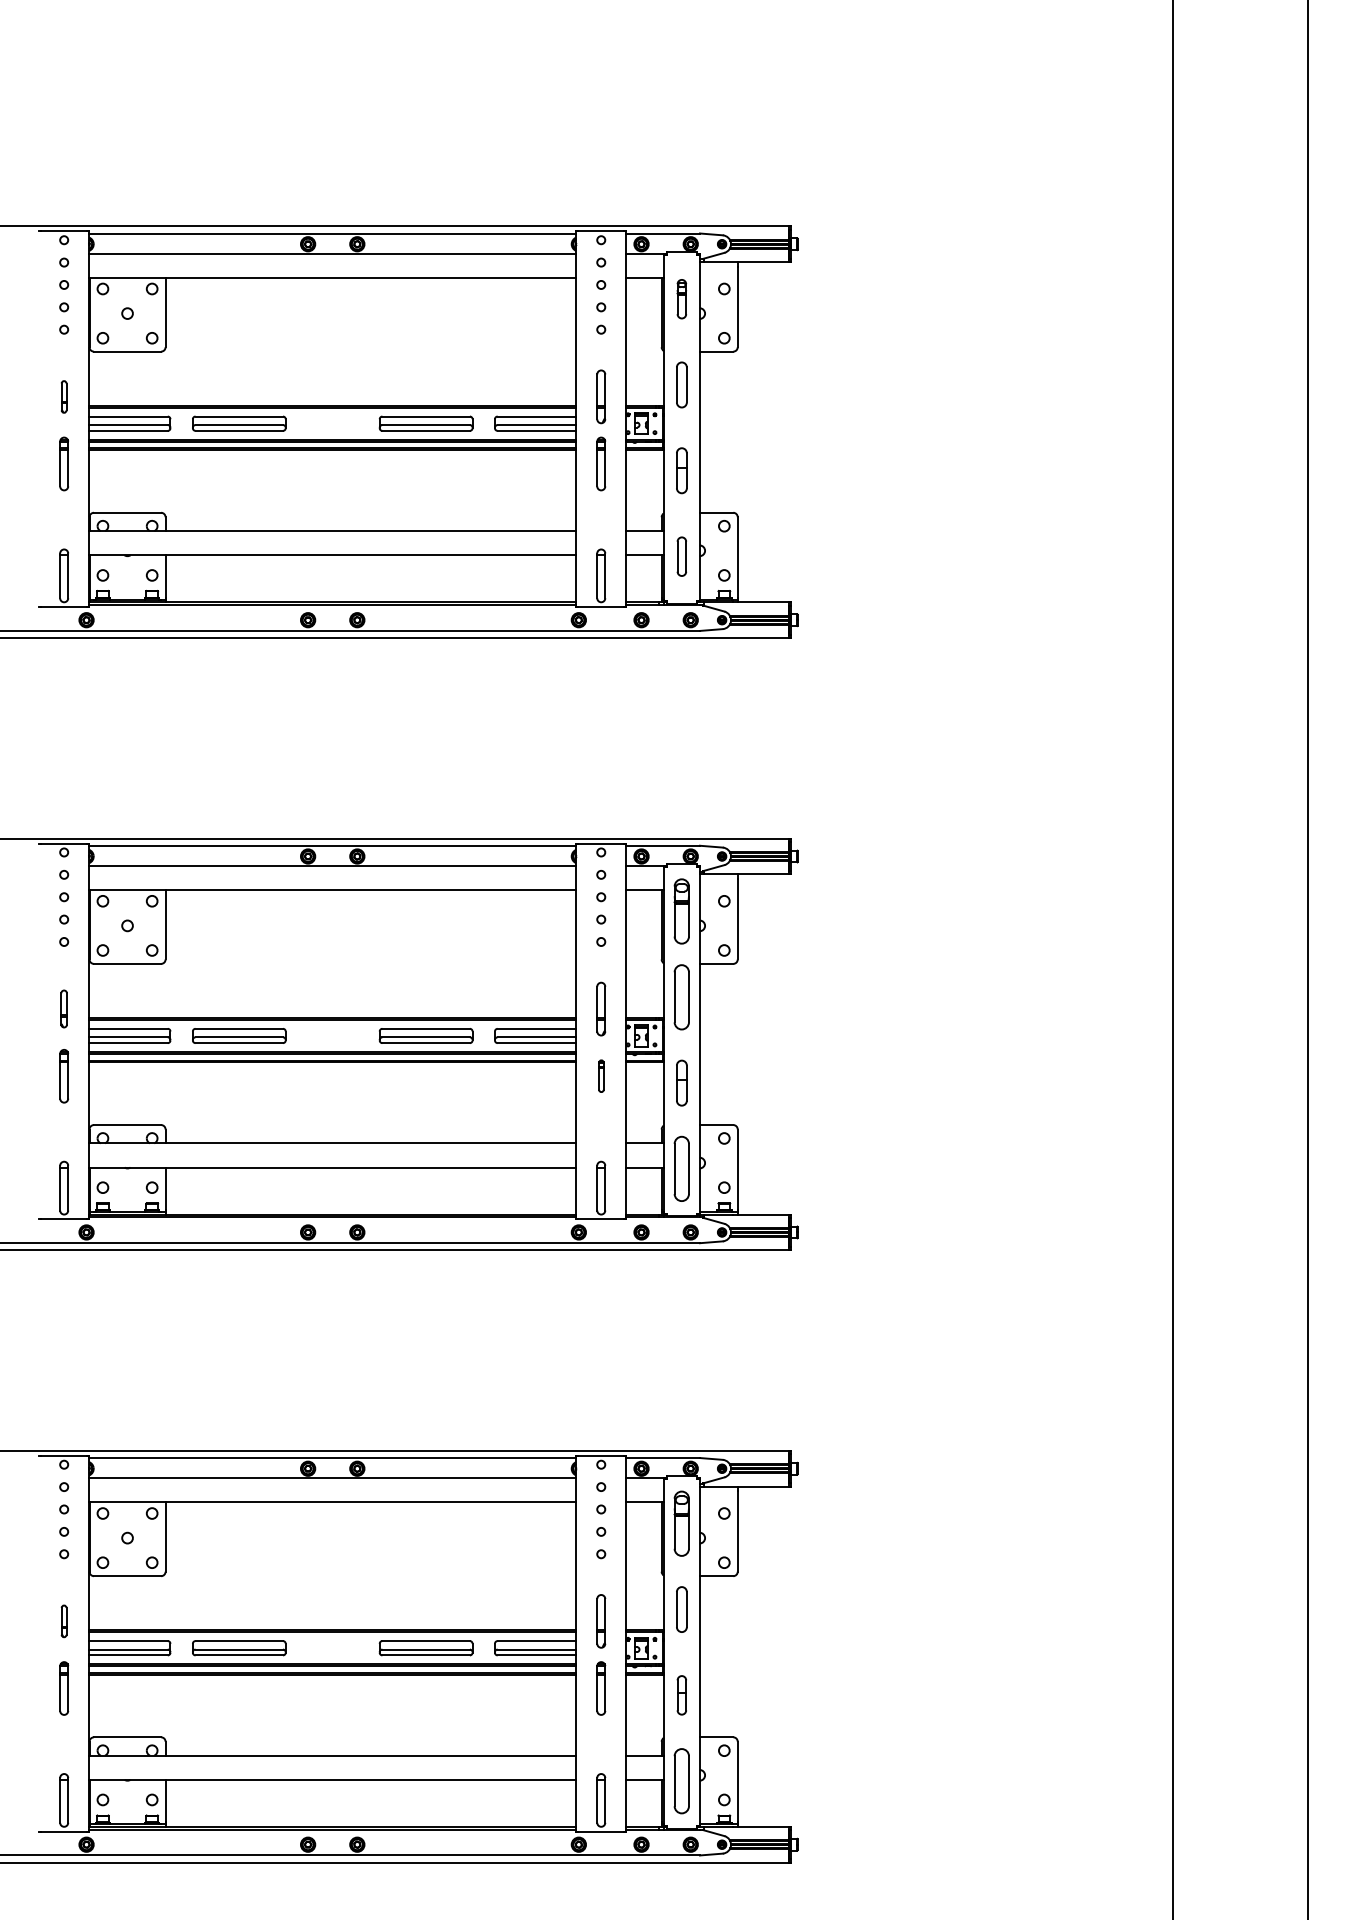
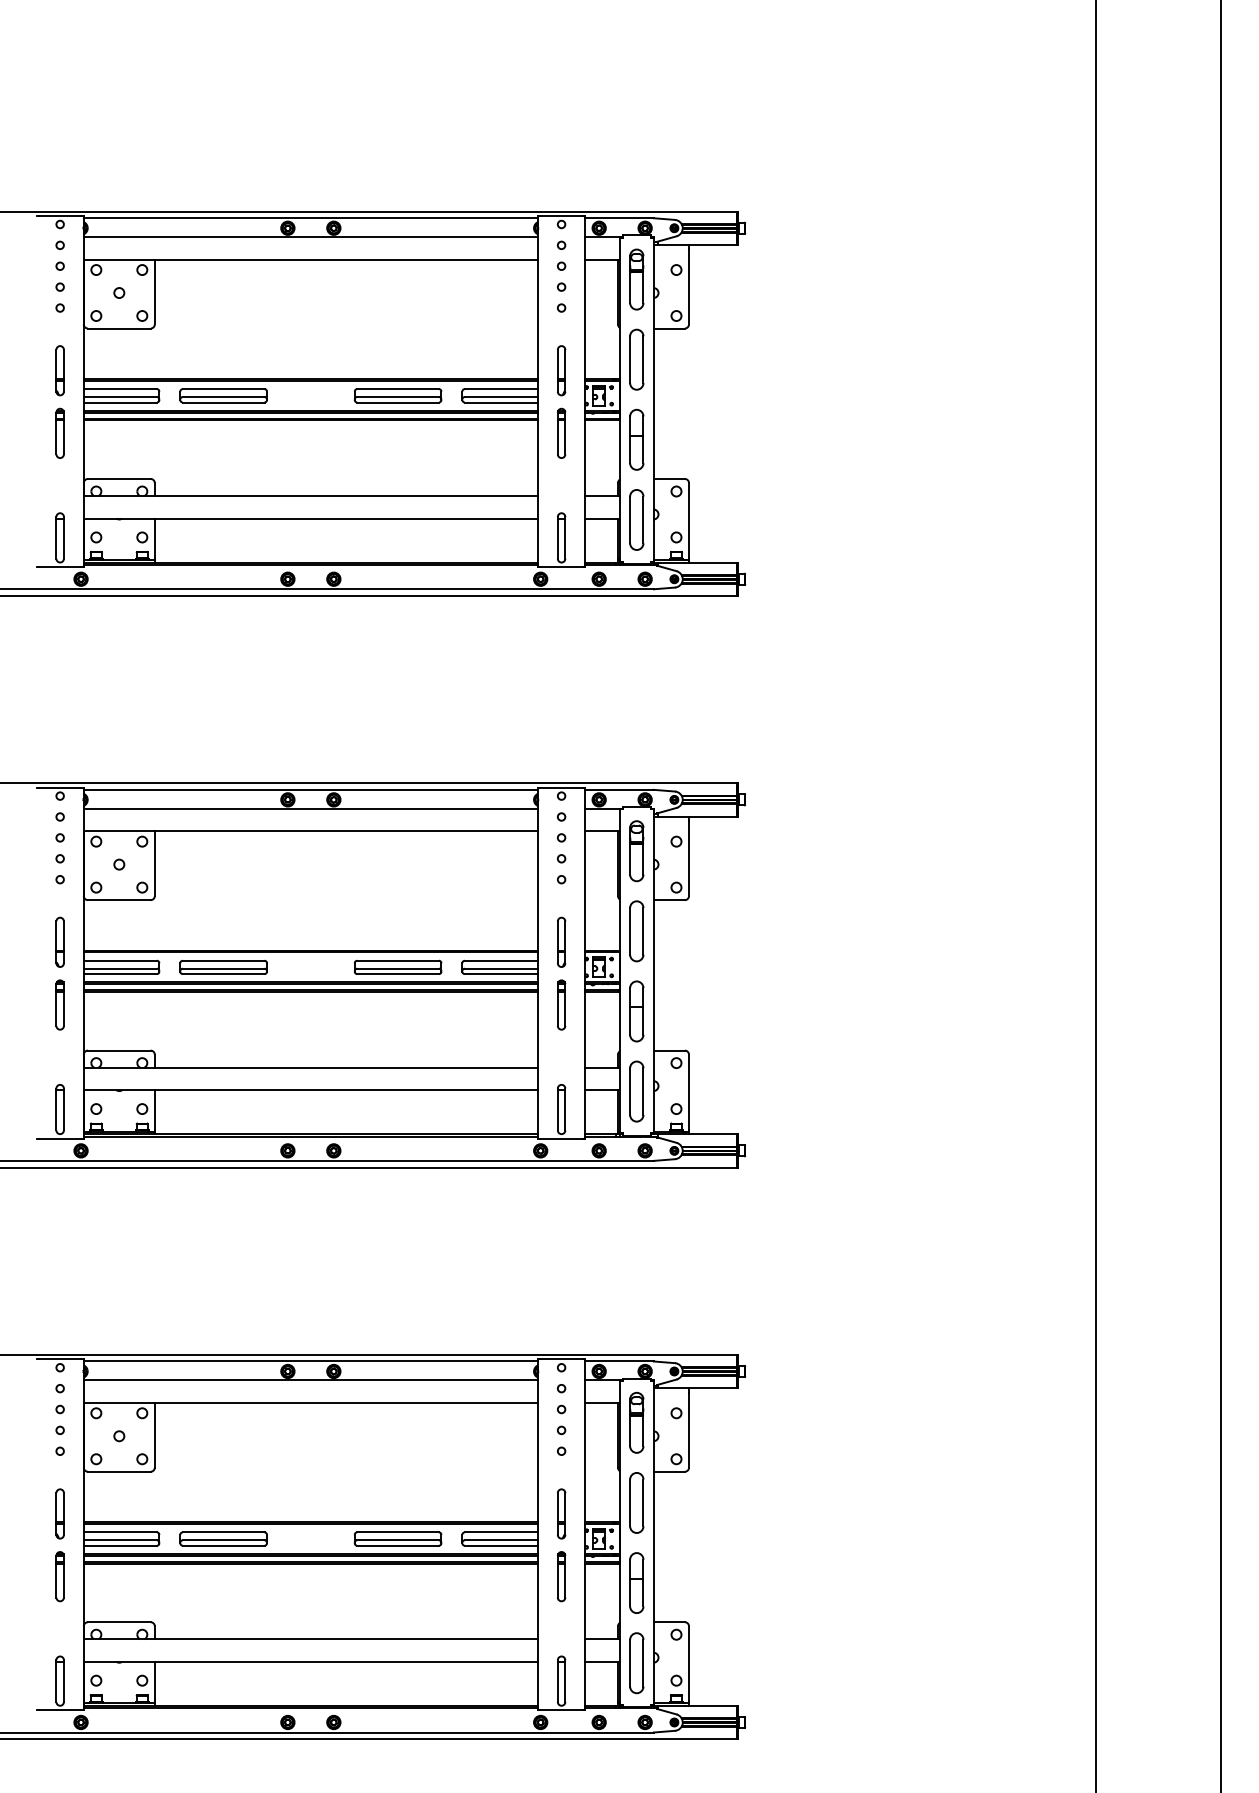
part: (681, 299) -> (636, 279), size x1.67
part: (681, 384) -> (636, 359), size x1.43
part: (63, 396) -> (59, 370), size x1.67
part: (681, 470) -> (636, 439), size x1.43
part: (681, 556) -> (636, 519), size x1.67
part: (63, 1008) -> (59, 941), size x1.43
part: (601, 1075) -> (561, 1004), size x1.67
part: (681, 1083) -> (636, 1011), size x1.43
part: (681, 1609) -> (636, 1502), size x1.43
part: (63, 1620) -> (59, 1513), size x1.67
part: (681, 1694) -> (636, 1582), size x1.67

